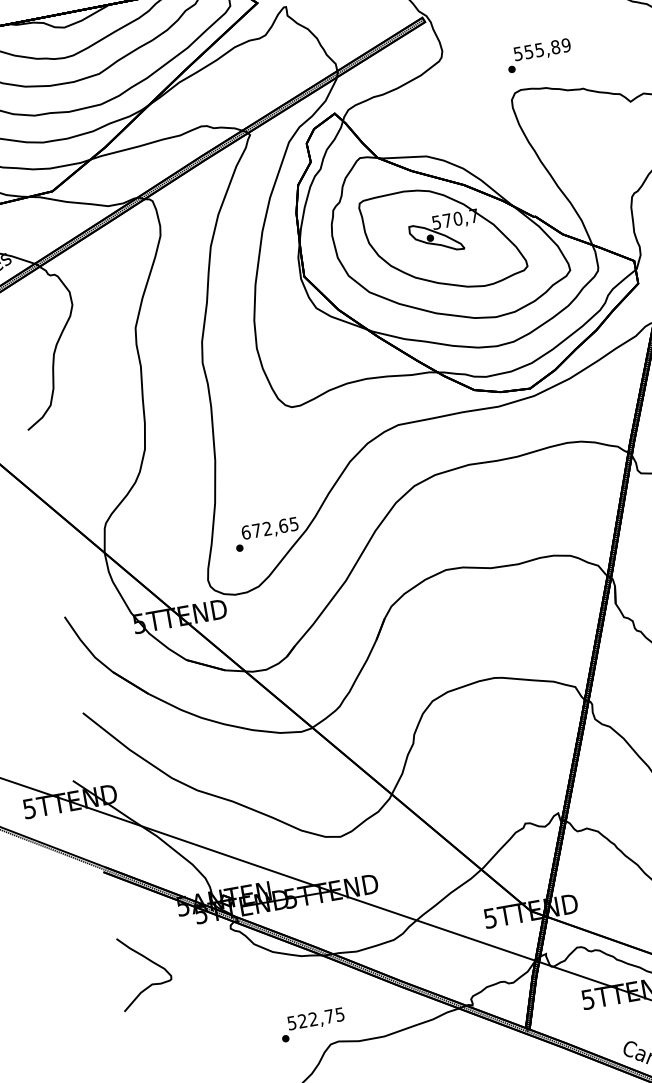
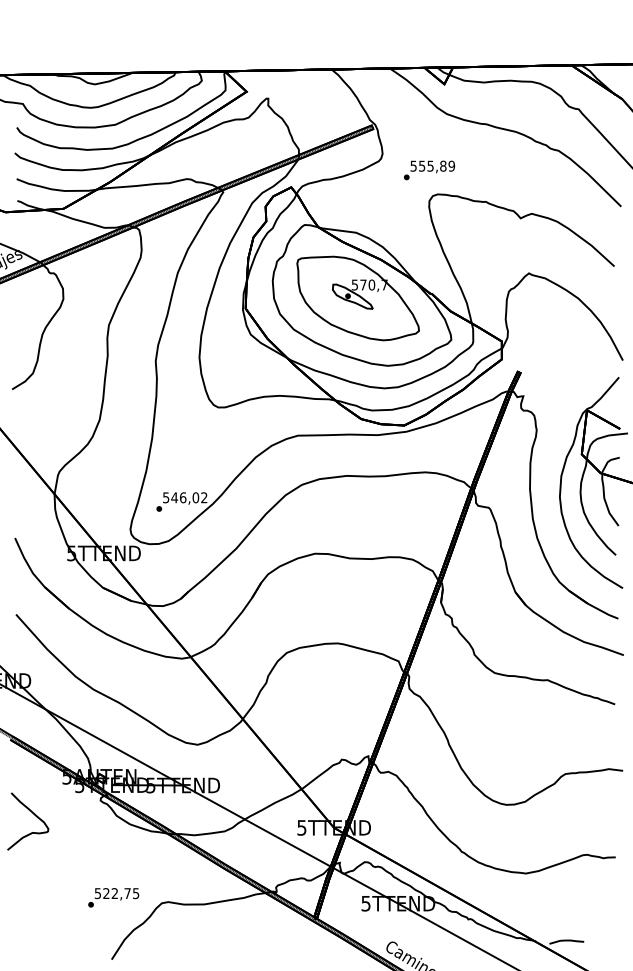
text: (539, 55) -> (429, 170), moved
text: (270, 527) -> (185, 497), 672,65 -> 546,02
text: (312, 1024) -> (113, 897), moved

